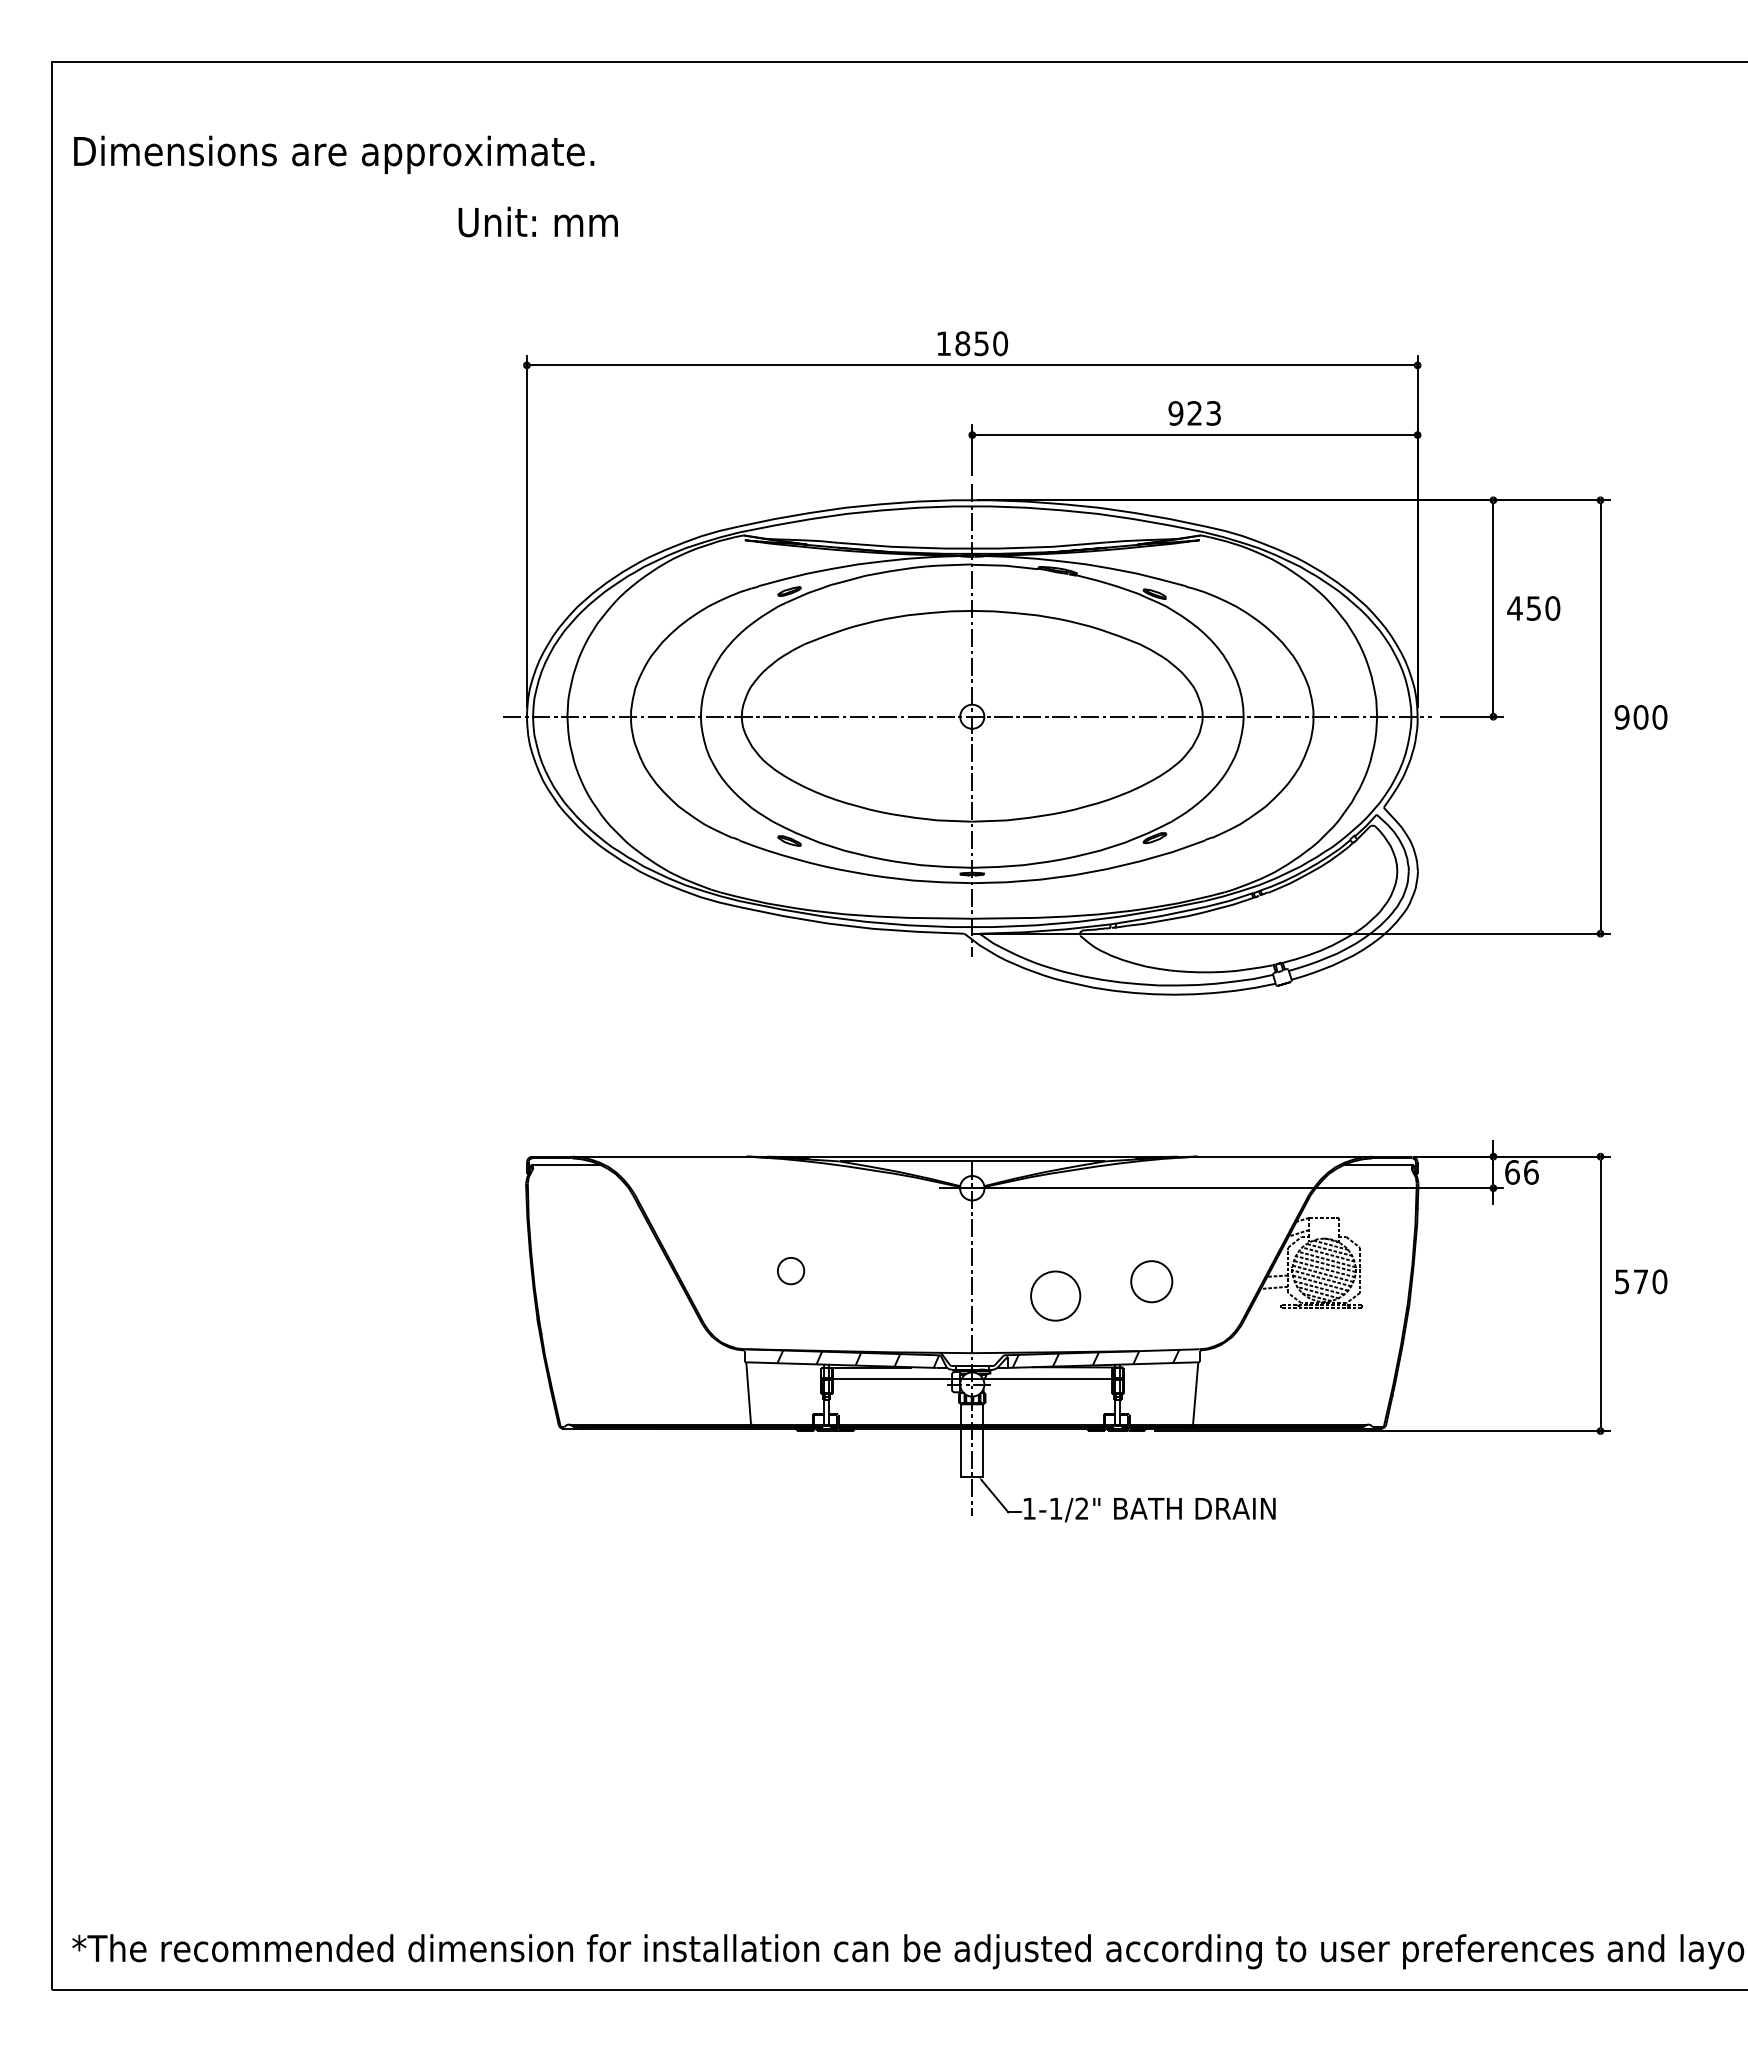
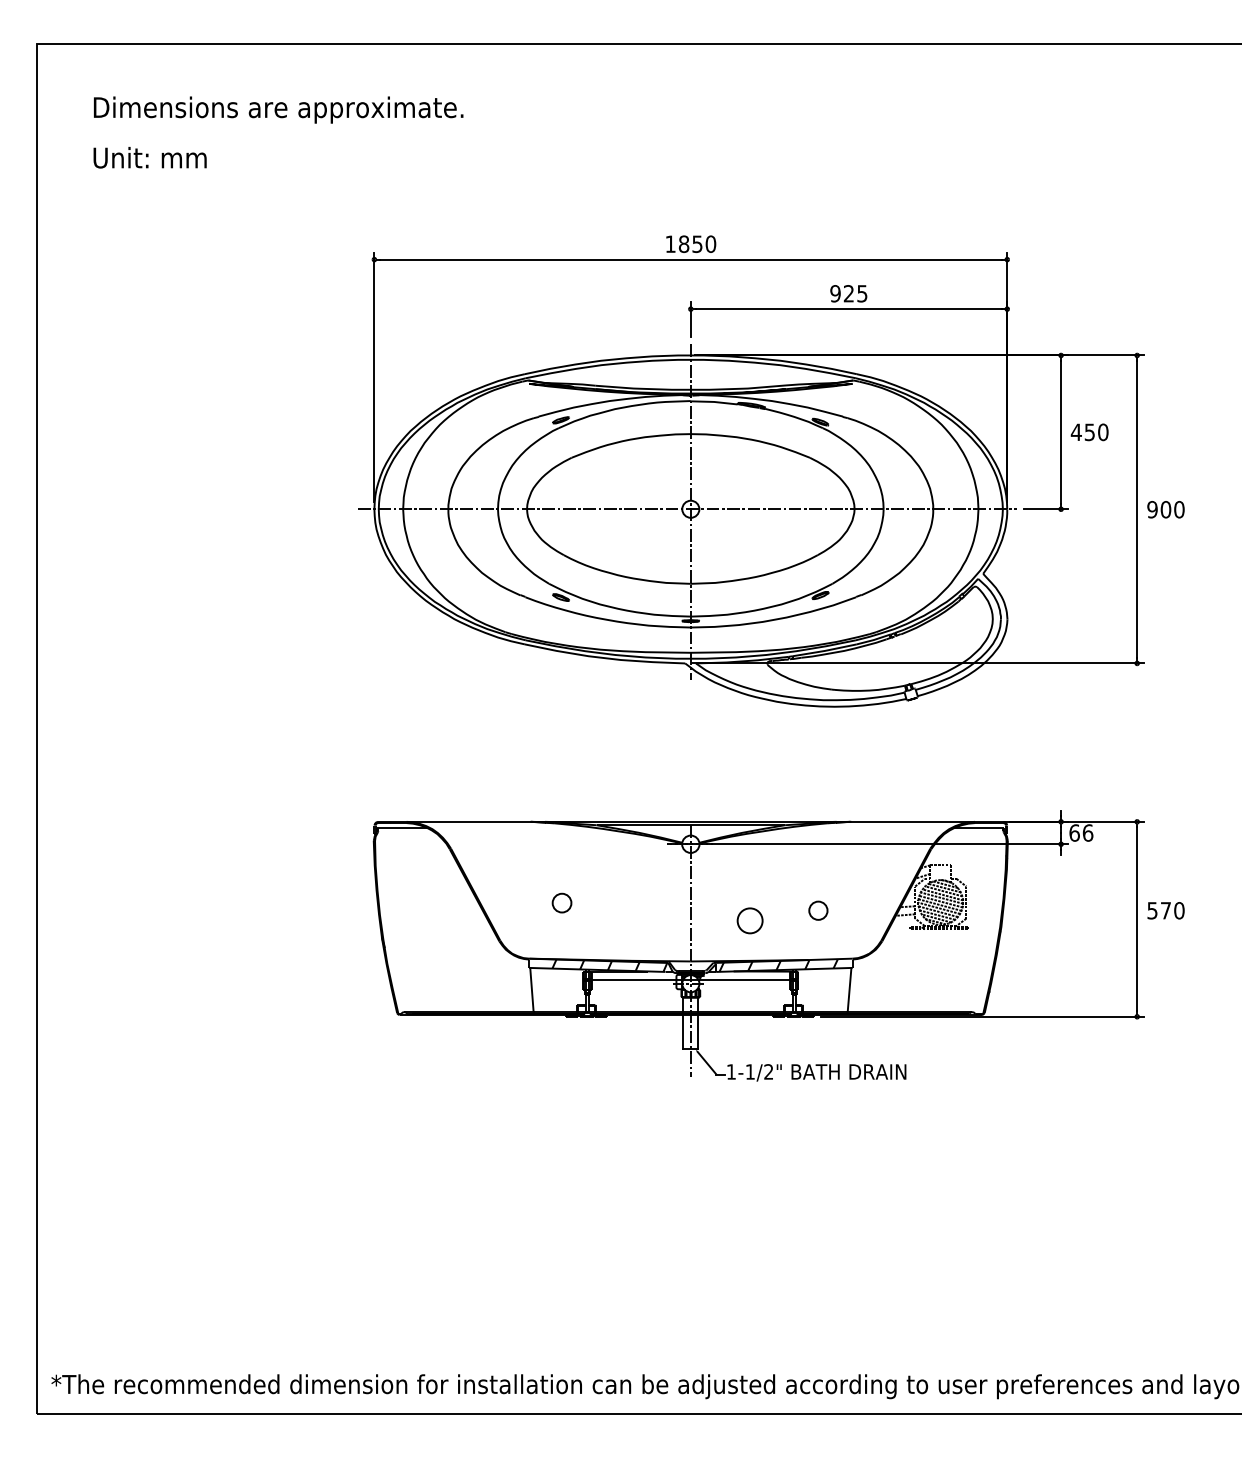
text: (334, 154) -> (278, 109), moved
text: (537, 221) -> (149, 157), moved
text: (1213, 413) -> (862, 293), 923 -> 925
circle: (1151, 1281) -> (818, 910), size x0.62
circle: (1055, 1295) -> (749, 920), size x0.71

